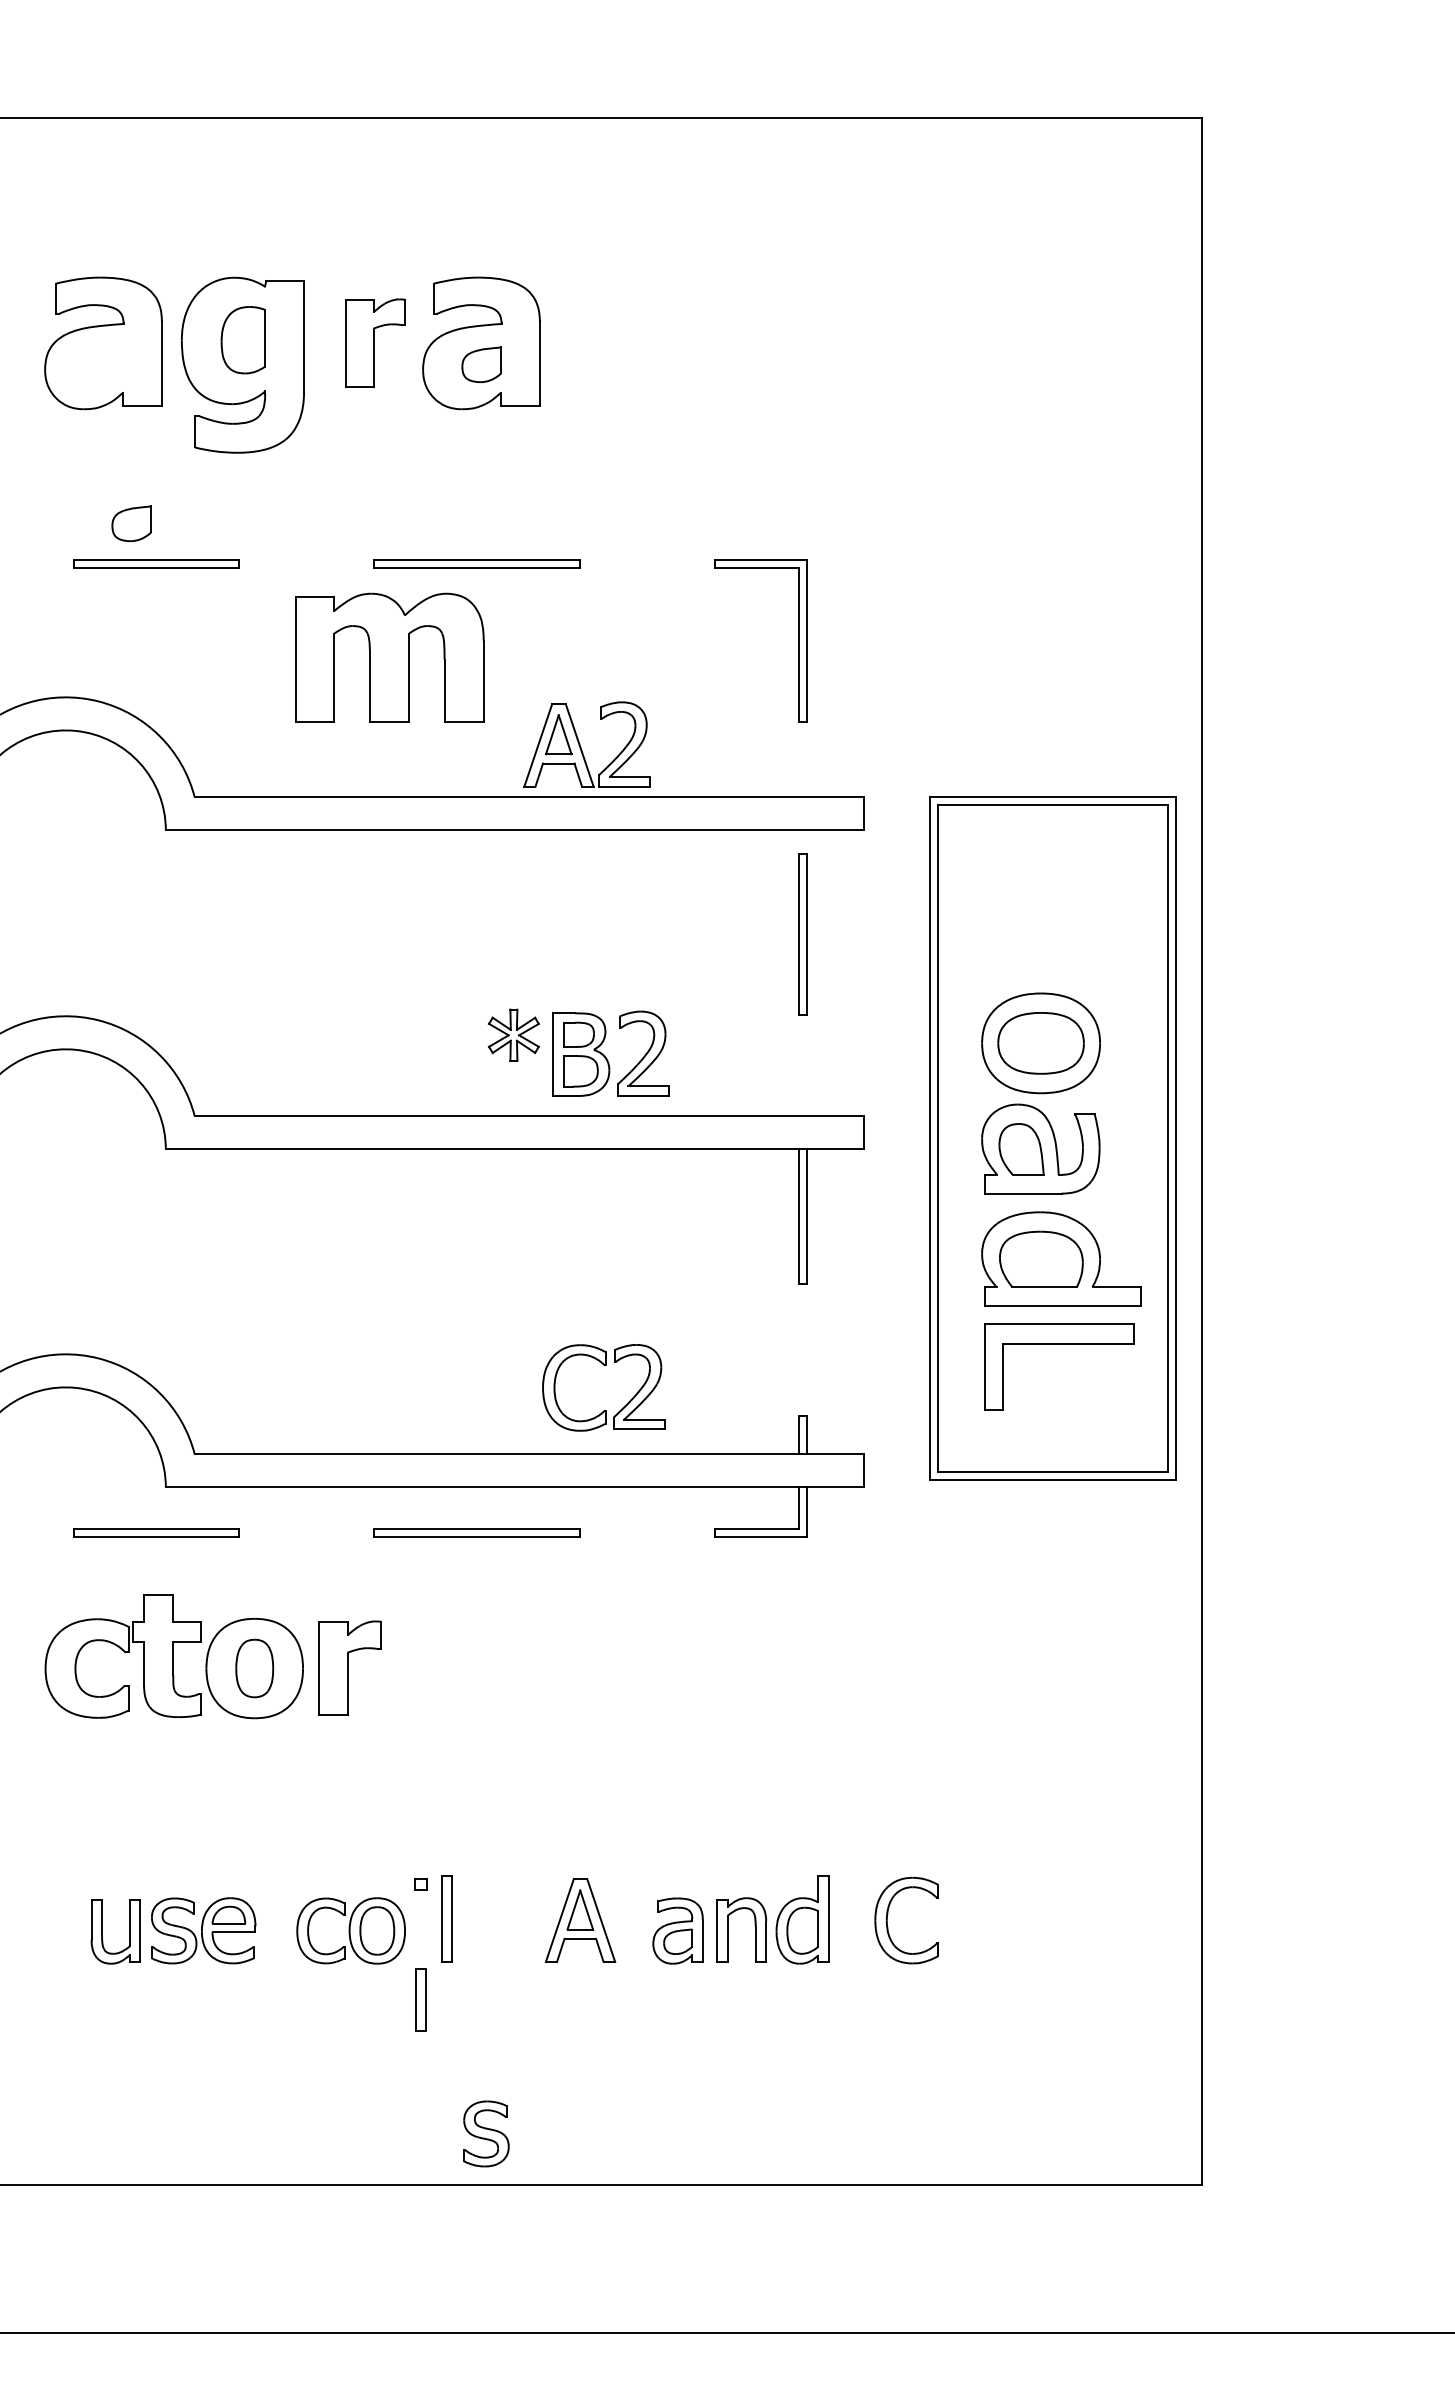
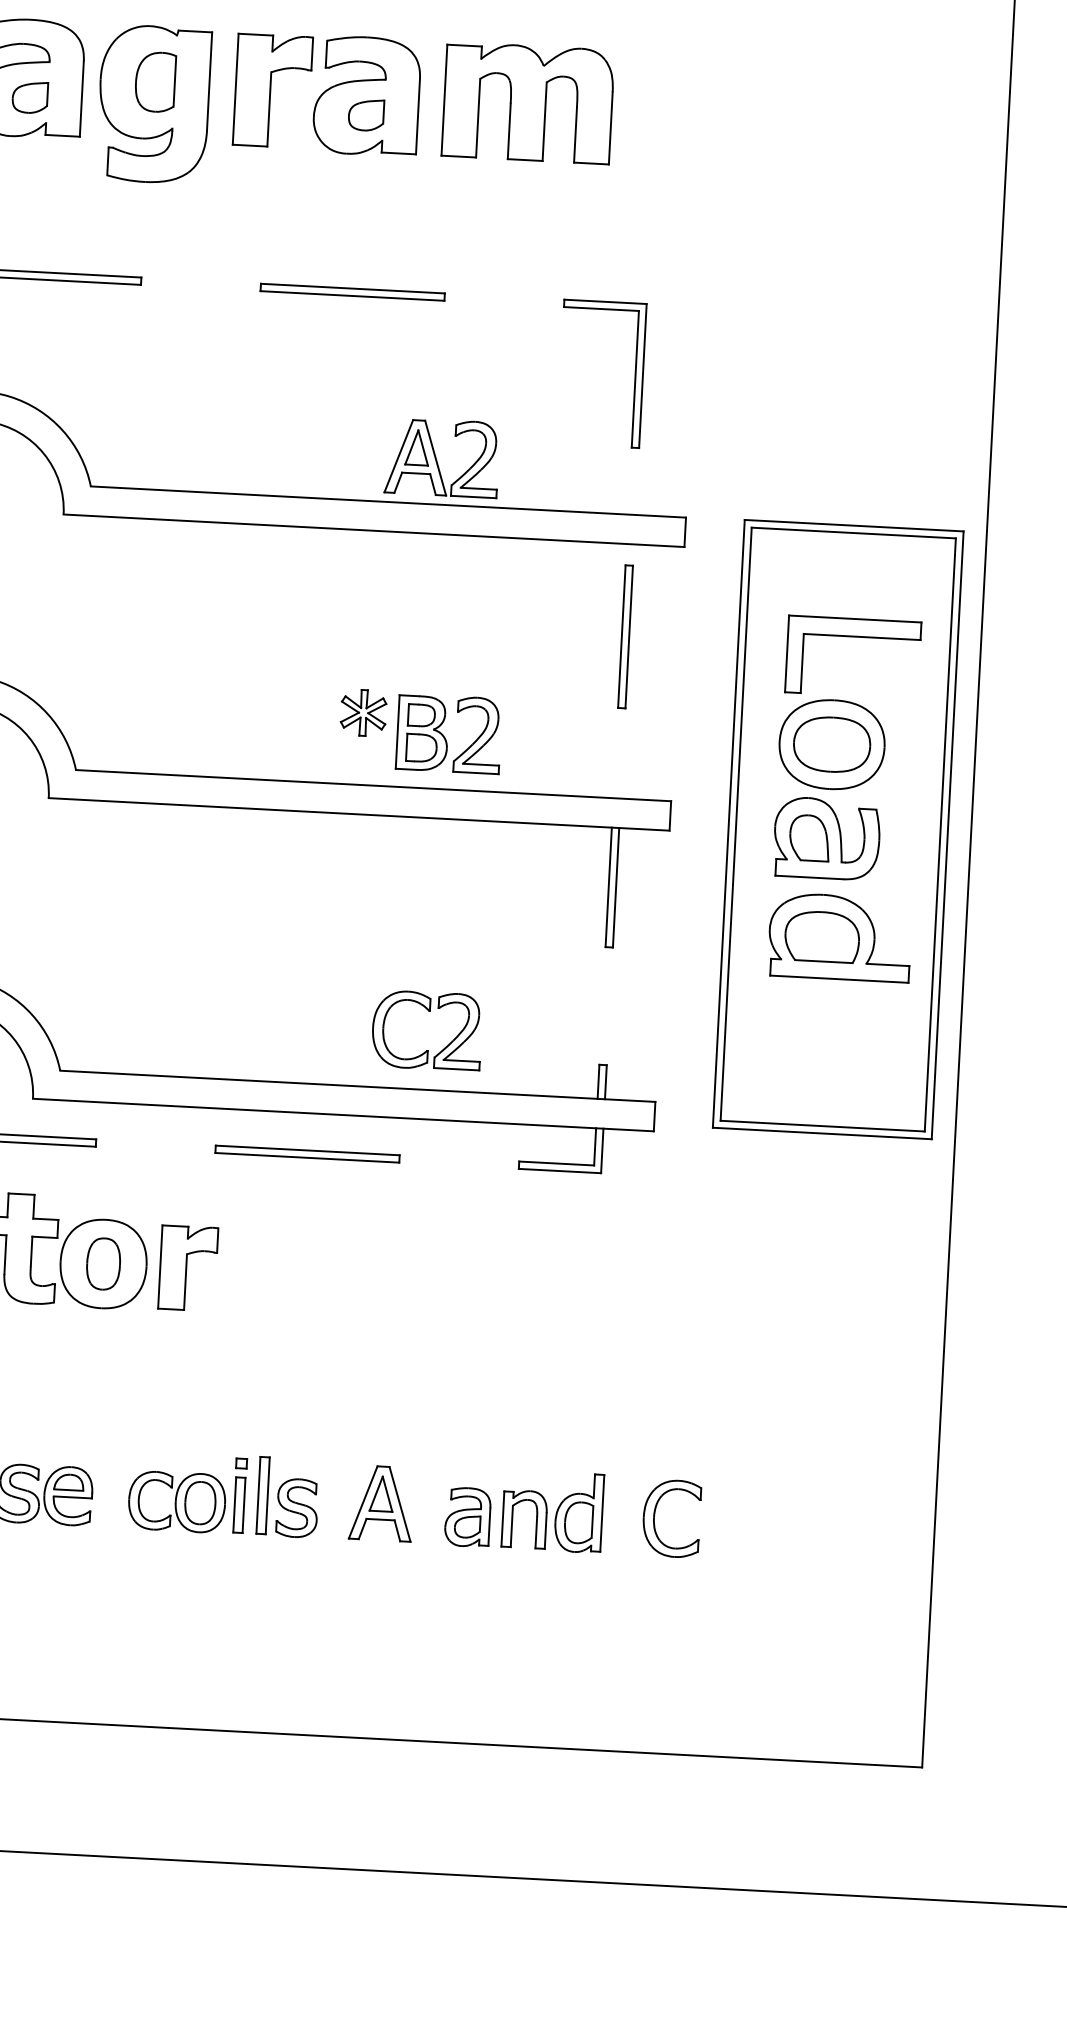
part: (375, 342) -> (272, 90), size x1.43
part: (131, 523) -> (29, 97), moved
part: (389, 657) -> (528, 102), moved
part: (1059, 1344) -> (854, 637), moved
part: (420, 1999) -> (238, 1504), moved
part: (486, 2133) -> (297, 1507), moved

